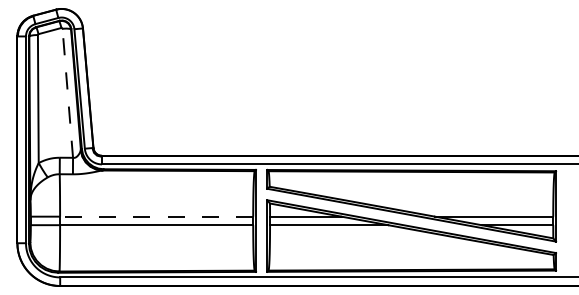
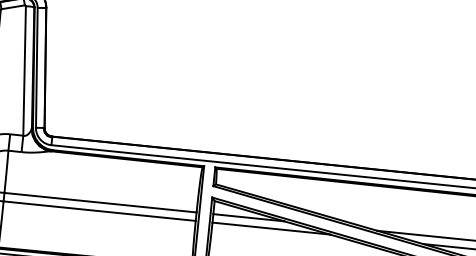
line: (67, 93) -> (24, 71), dashed -> solid
line: (156, 216) -> (100, 202), dashed -> solid

